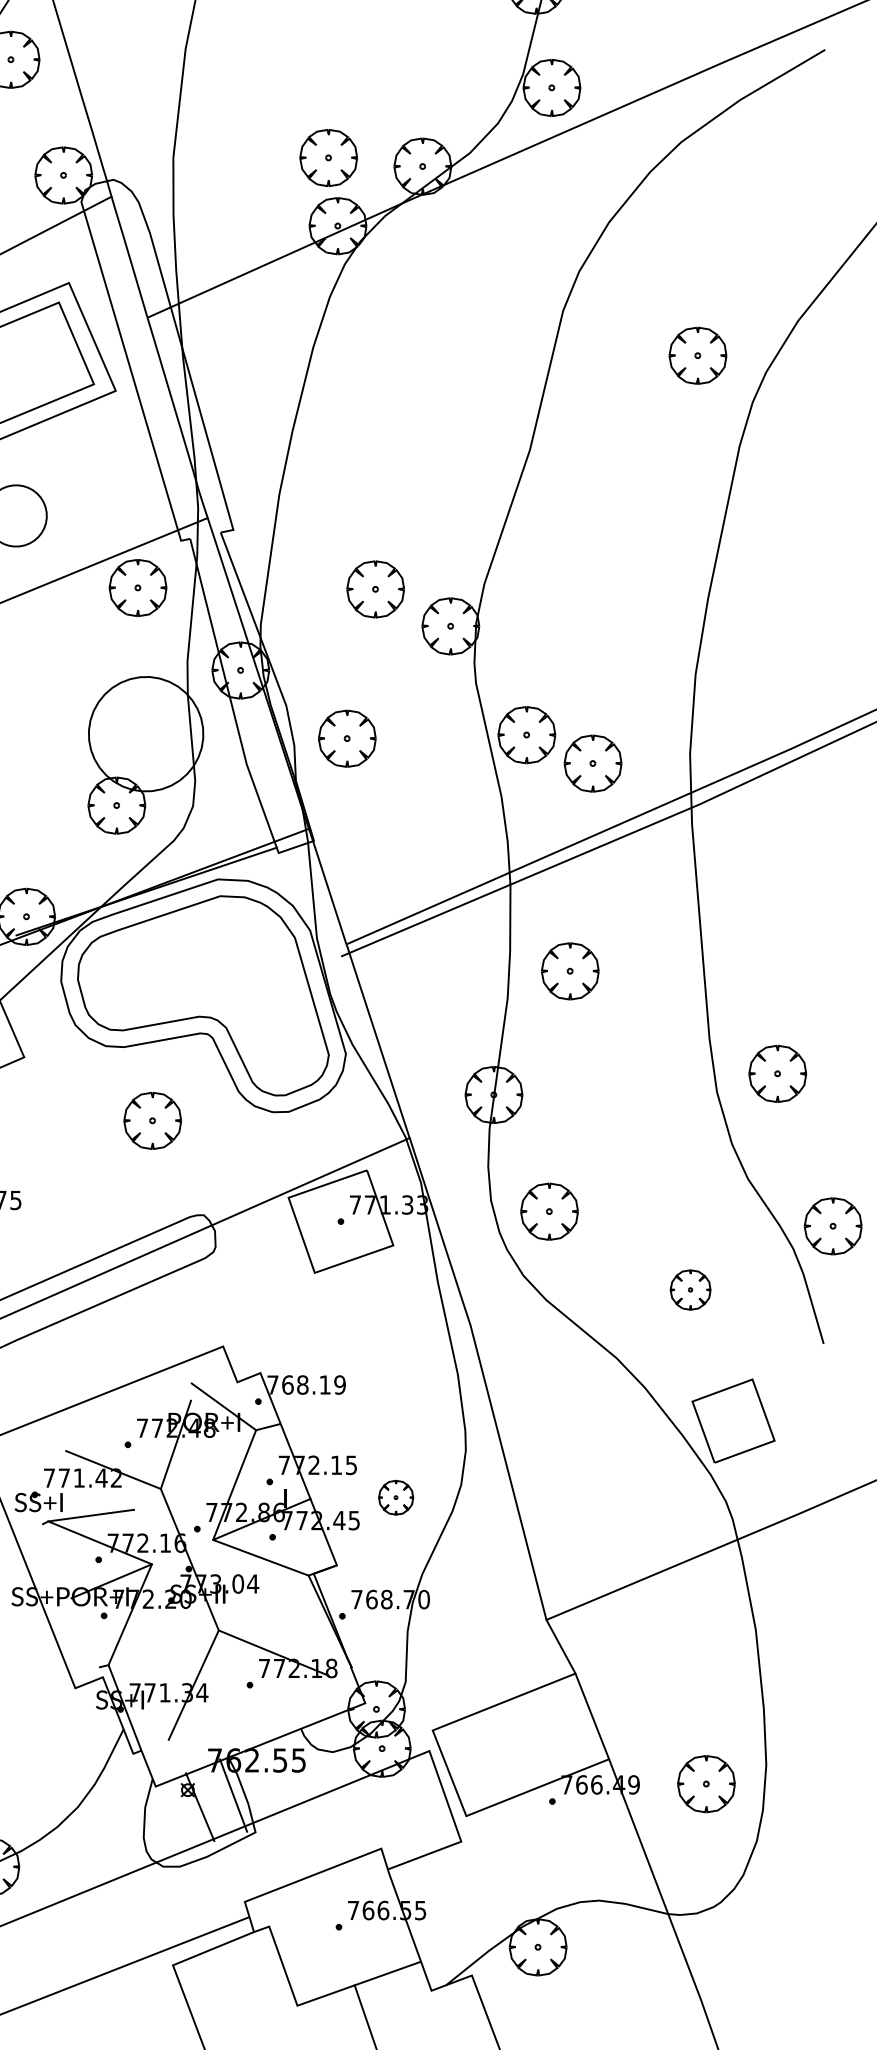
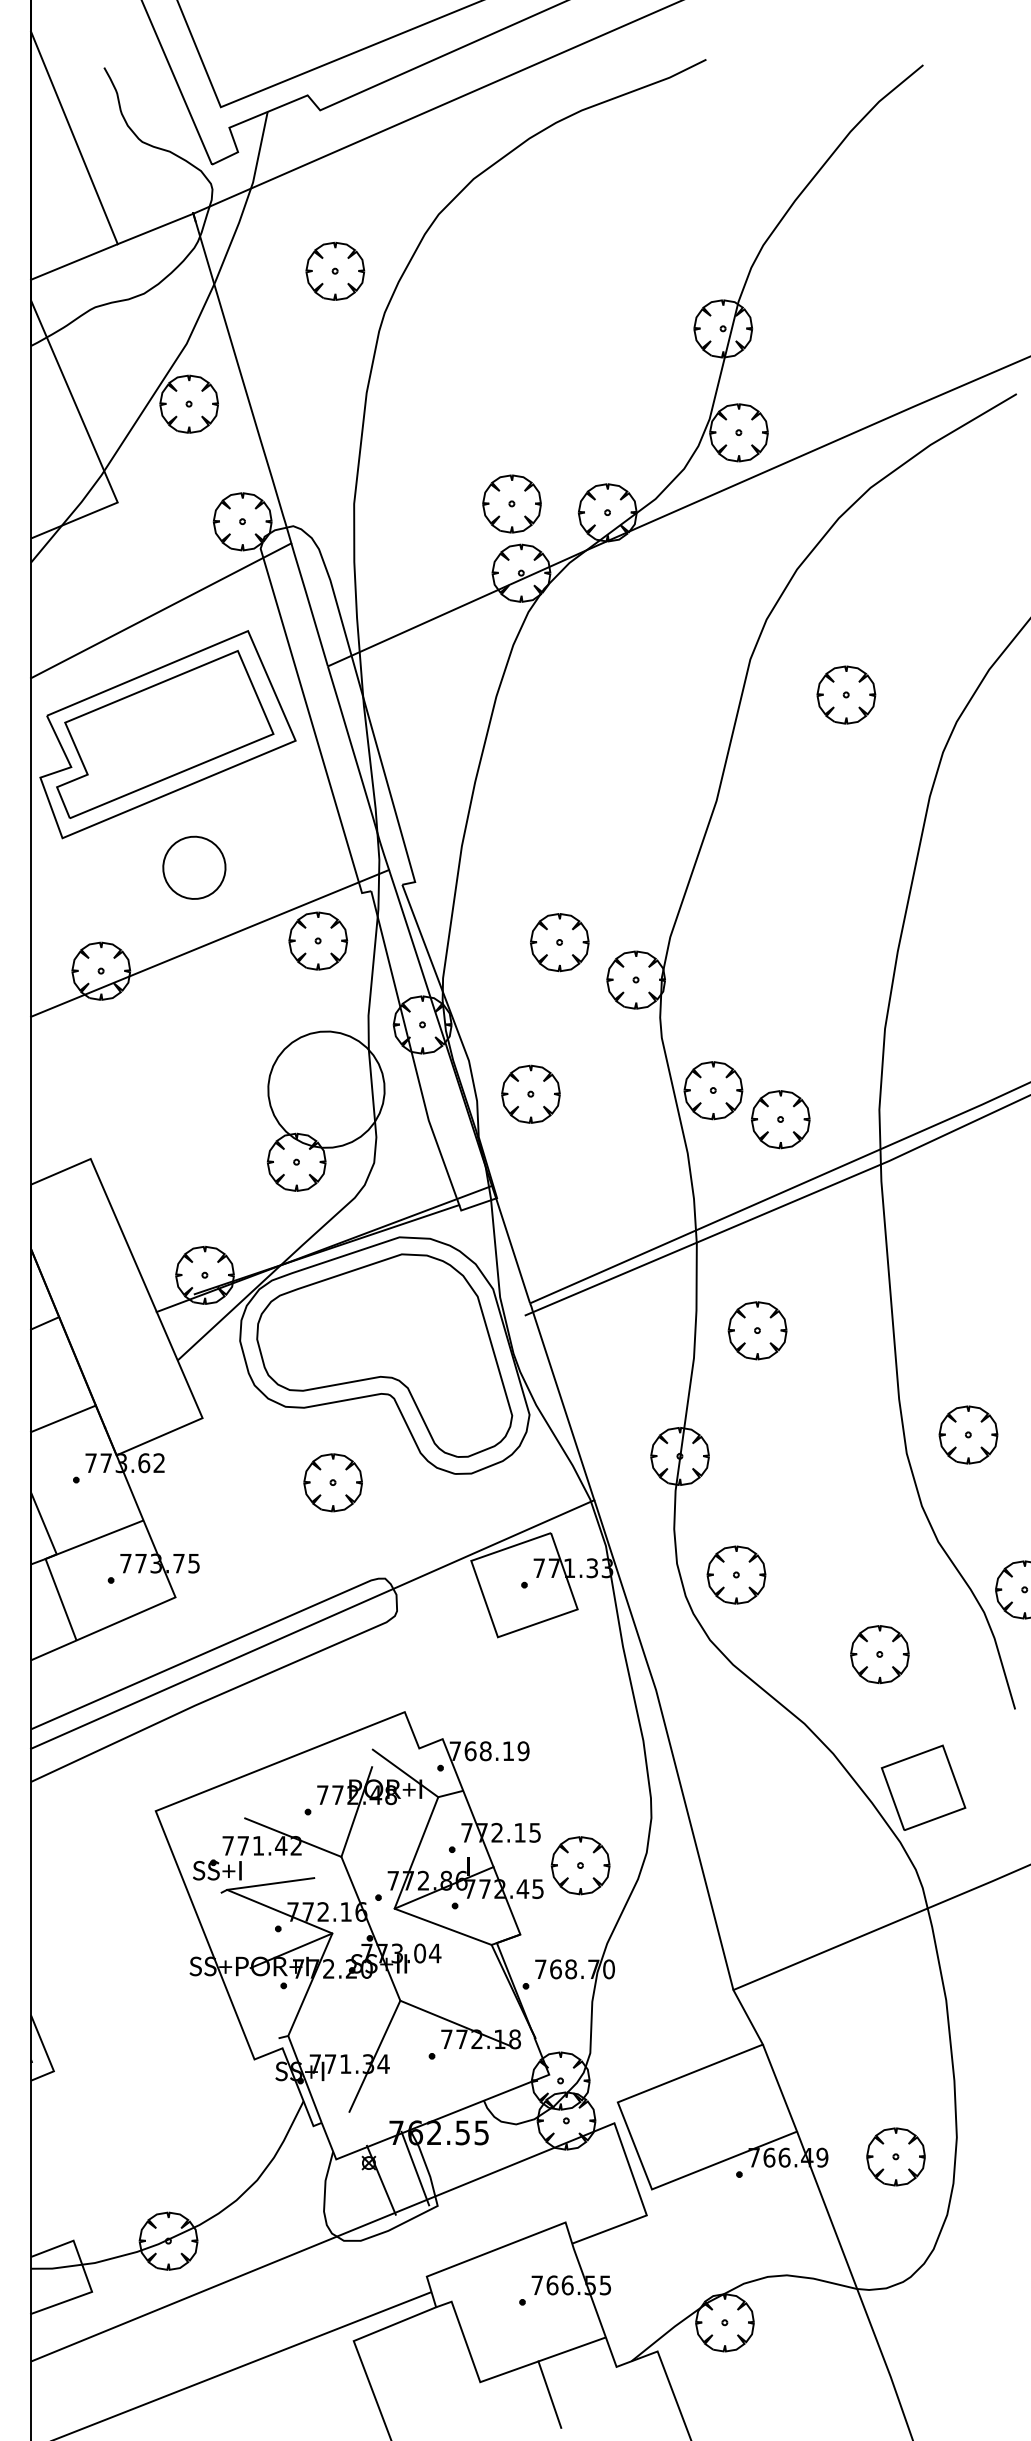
part: (698, 355) -> (846, 694), moved
part: (690, 1289) -> (879, 1654), size x1.43
part: (396, 1497) -> (580, 1865), size x1.67

